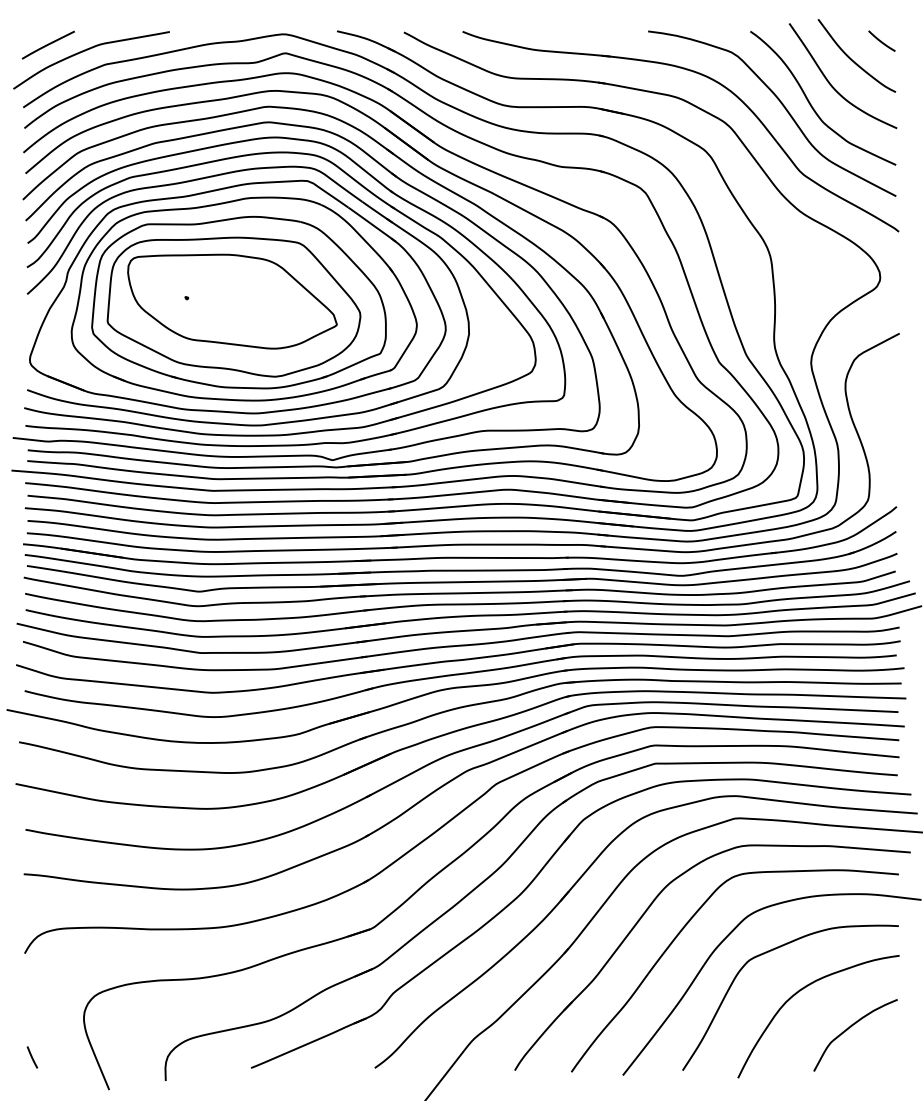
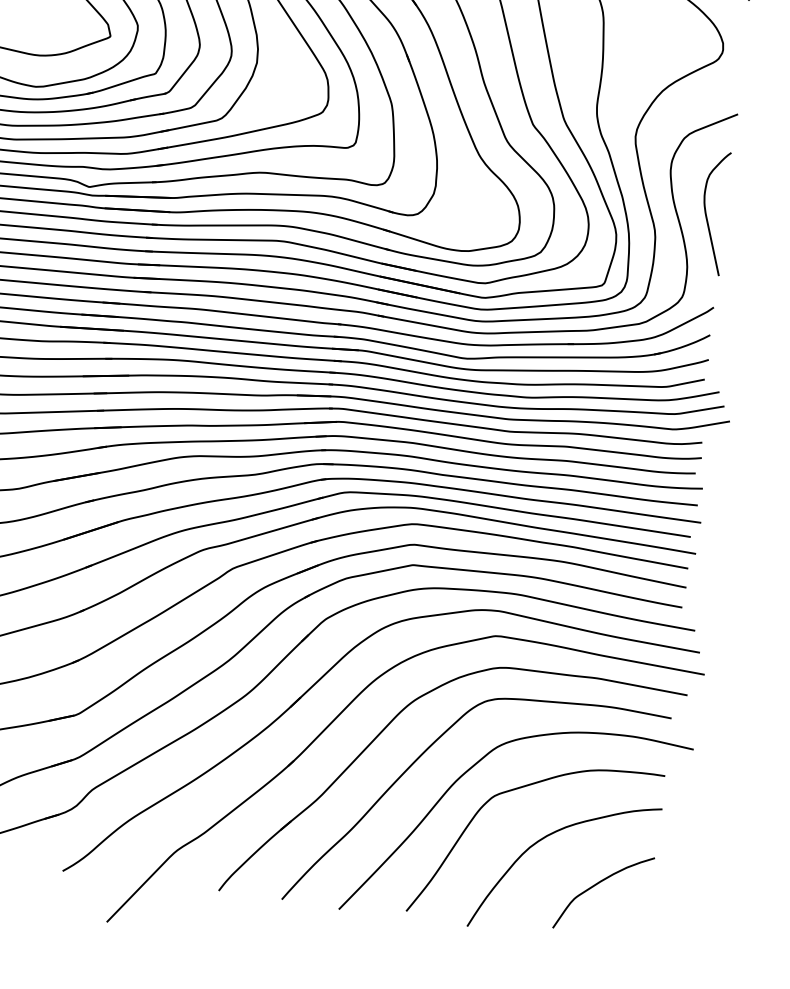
curve: (881, 423) -> (706, 212), added

